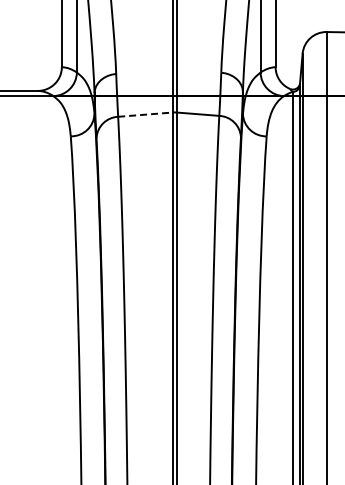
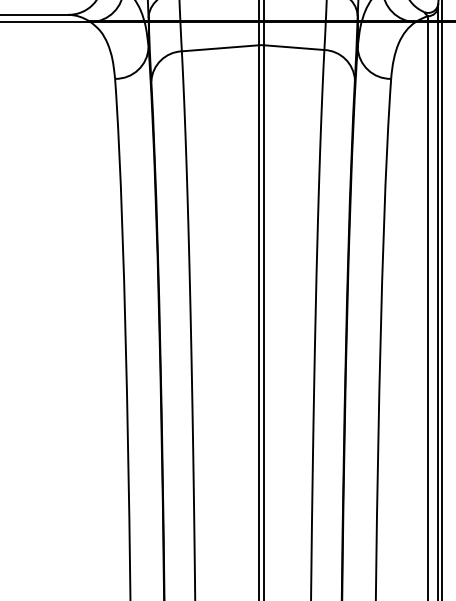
line: (145, 114) -> (220, 48), dashed -> solid

